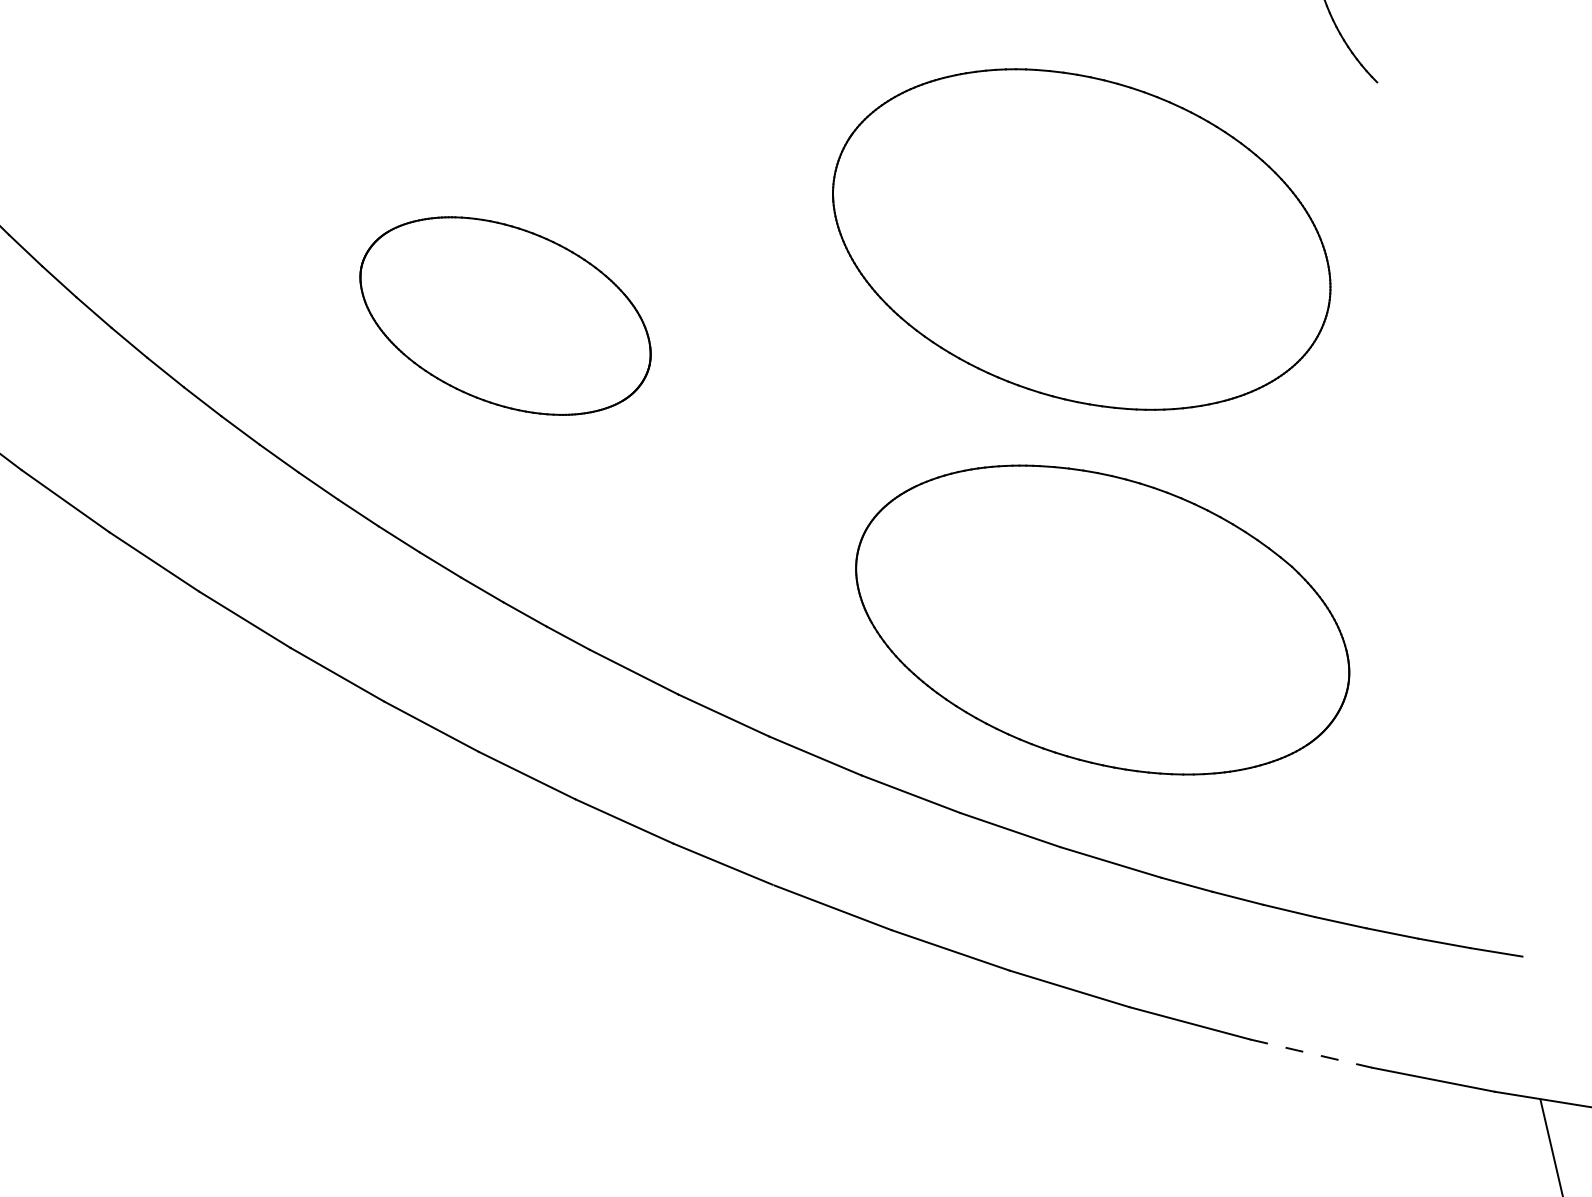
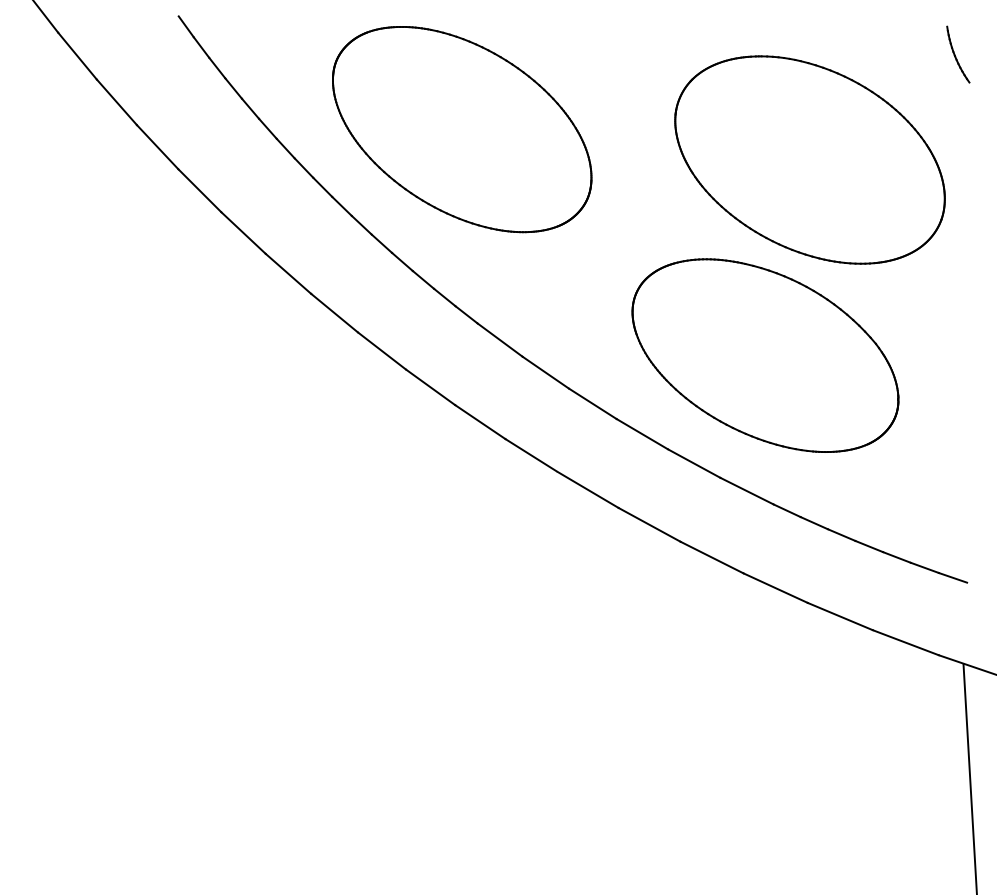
part: (1080, 239) -> (809, 159), moved
part: (505, 315) -> (462, 129), size x1.67
line: (1311, 1053) -> (840, 616), dashed -> solid

